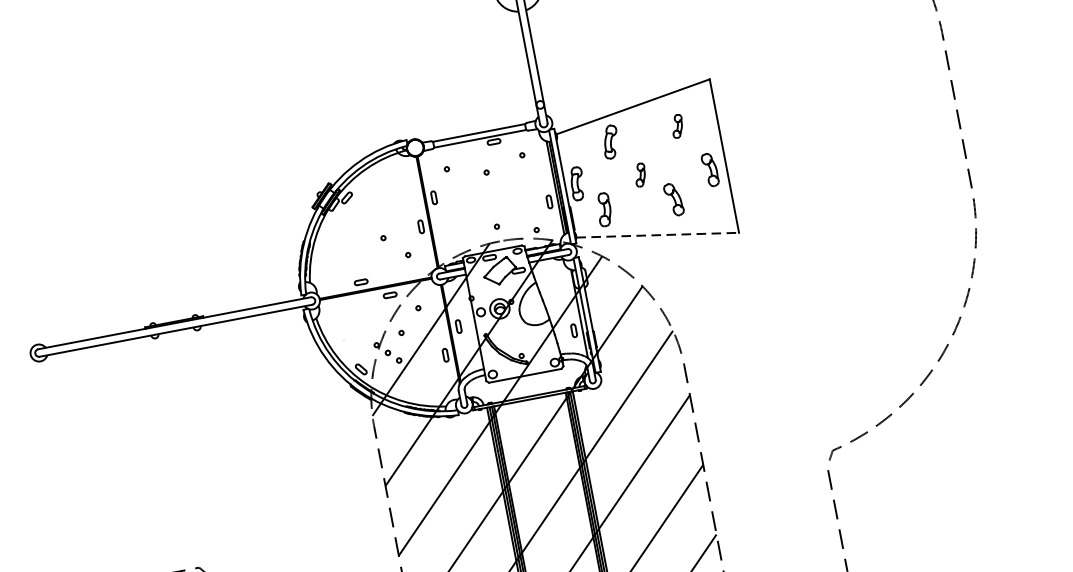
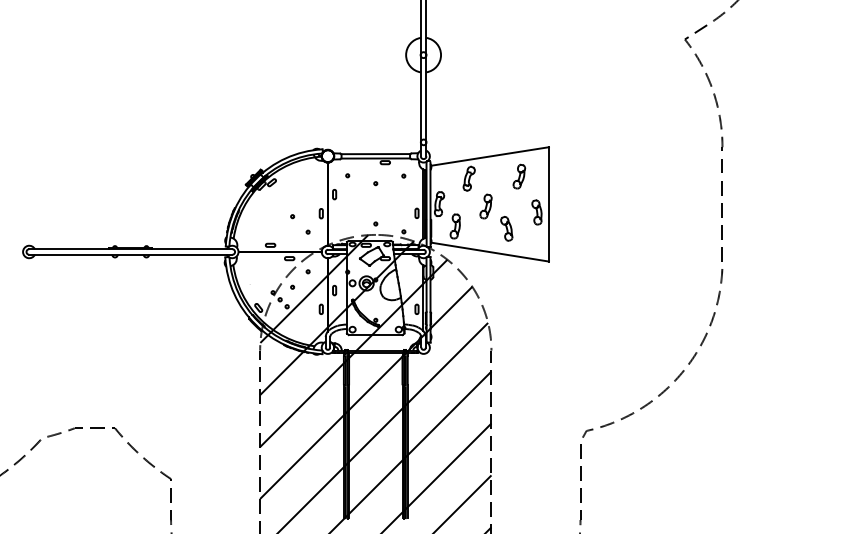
part: (677, 126) -> (519, 176), size x1.43
part: (639, 175) -> (485, 206), size x1.43
line: (658, 235) -> (490, 252), dashed -> solid

